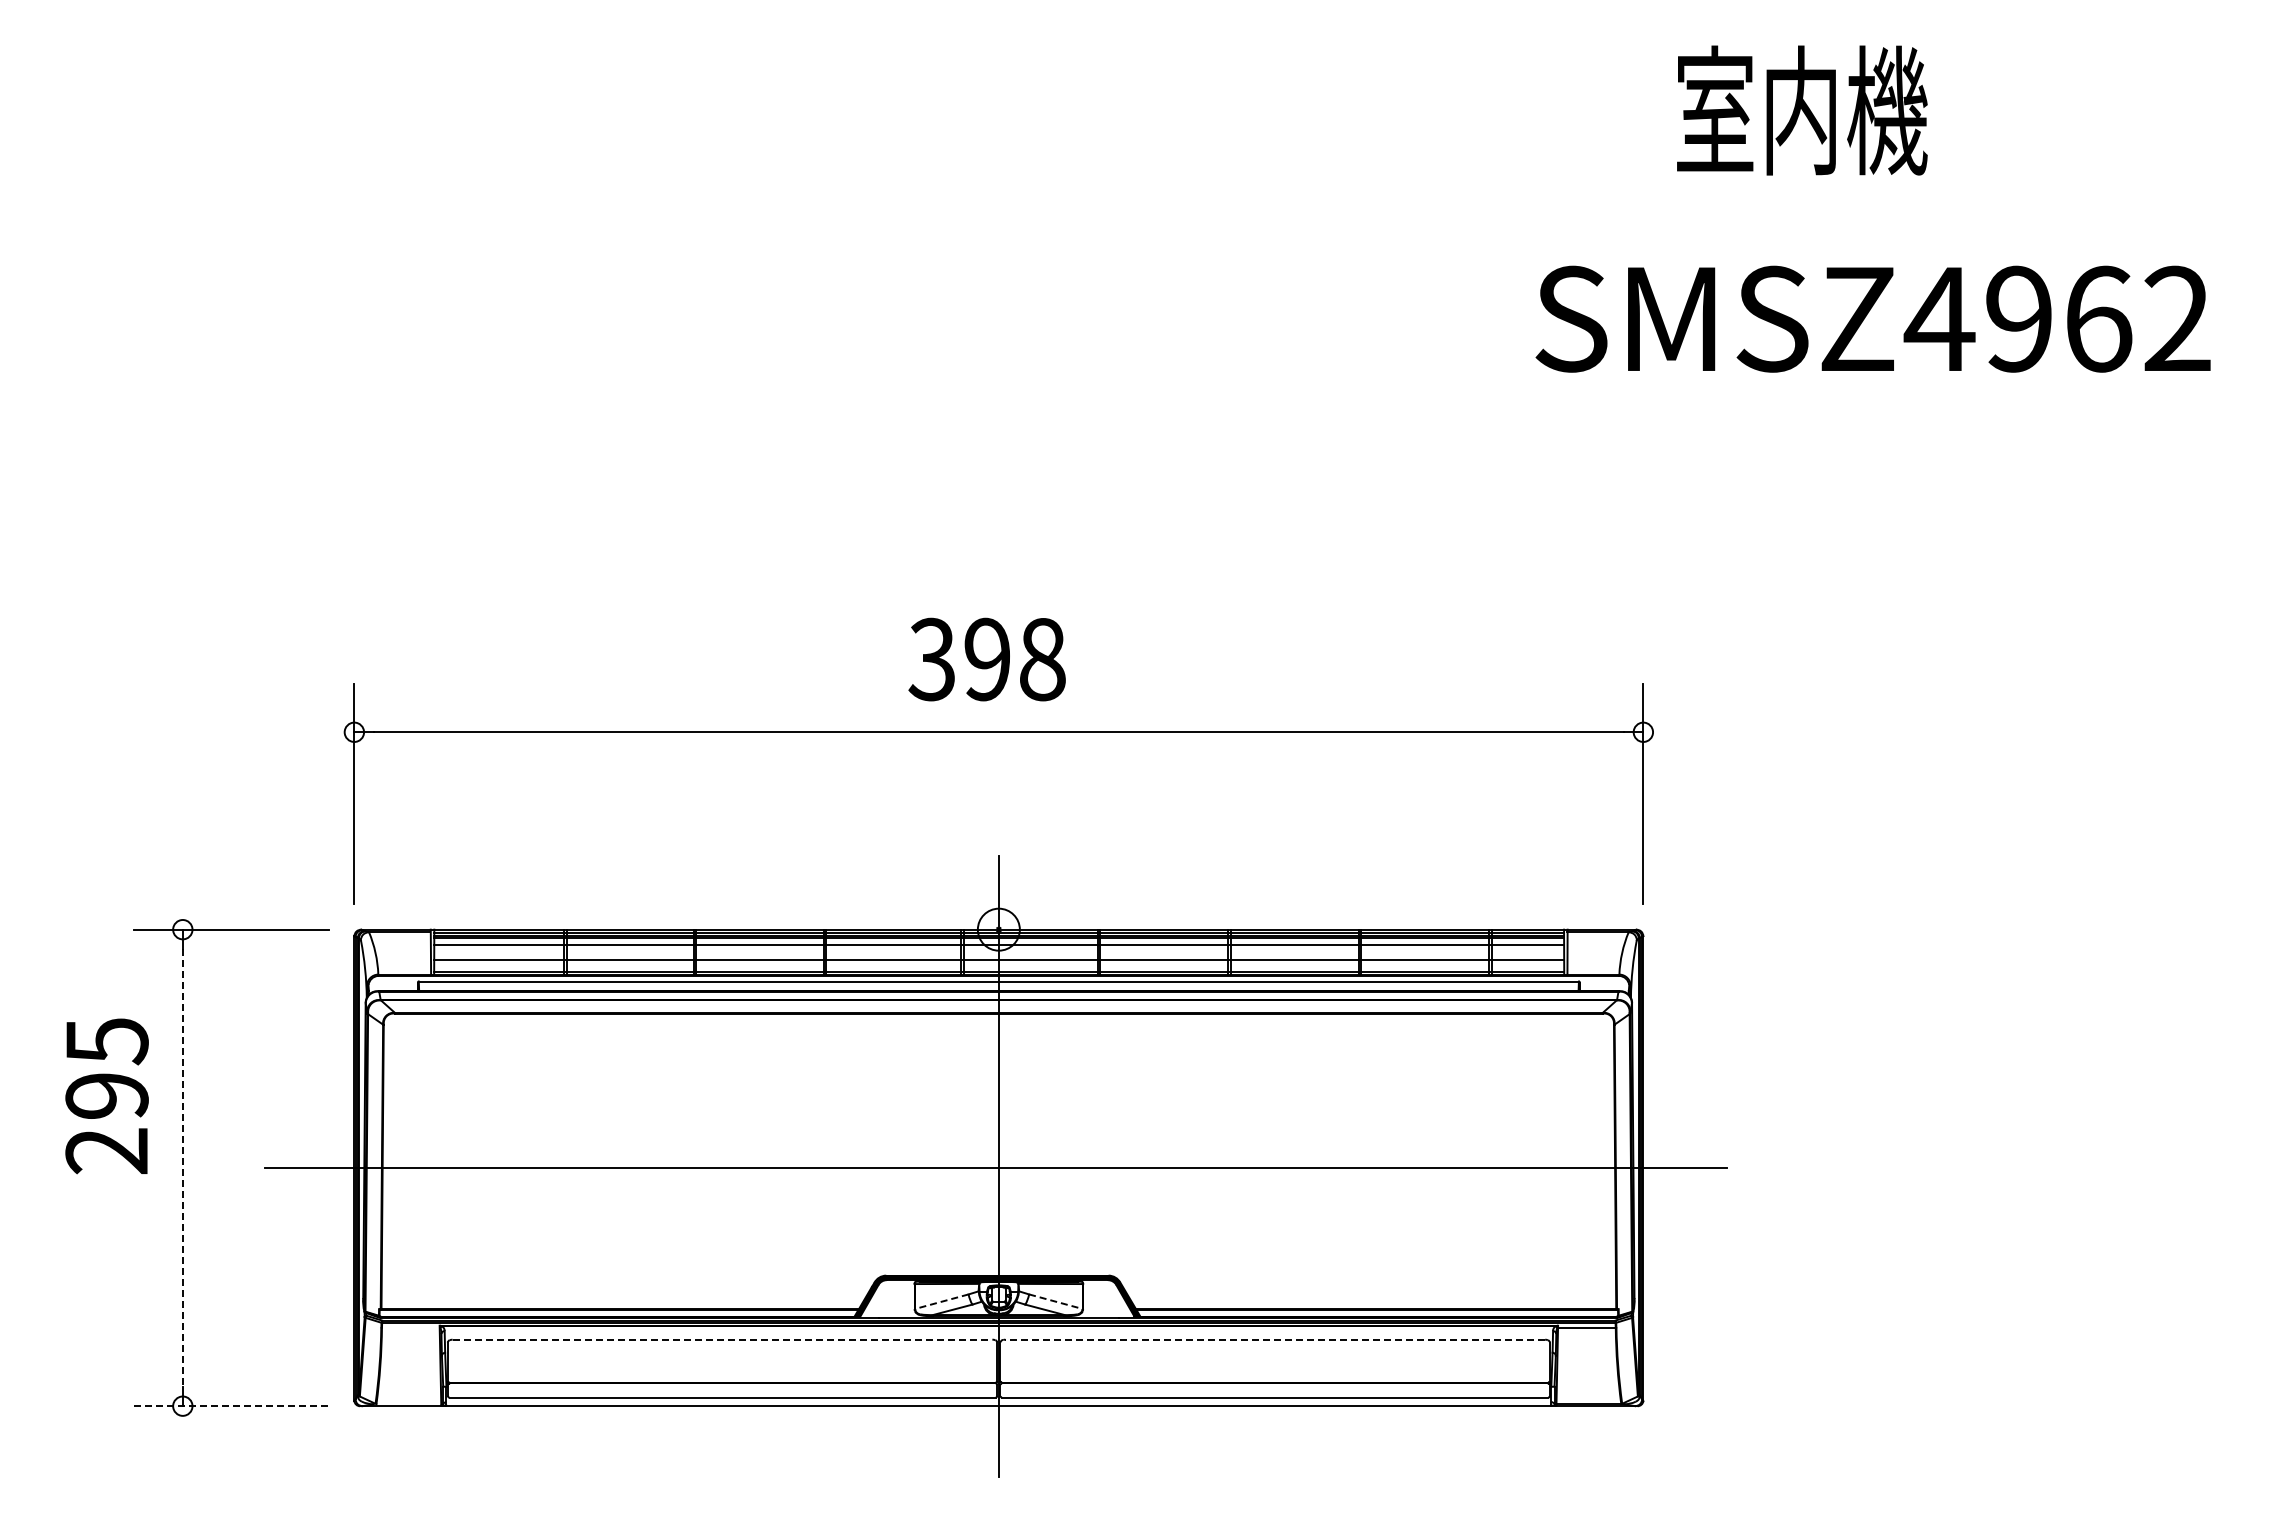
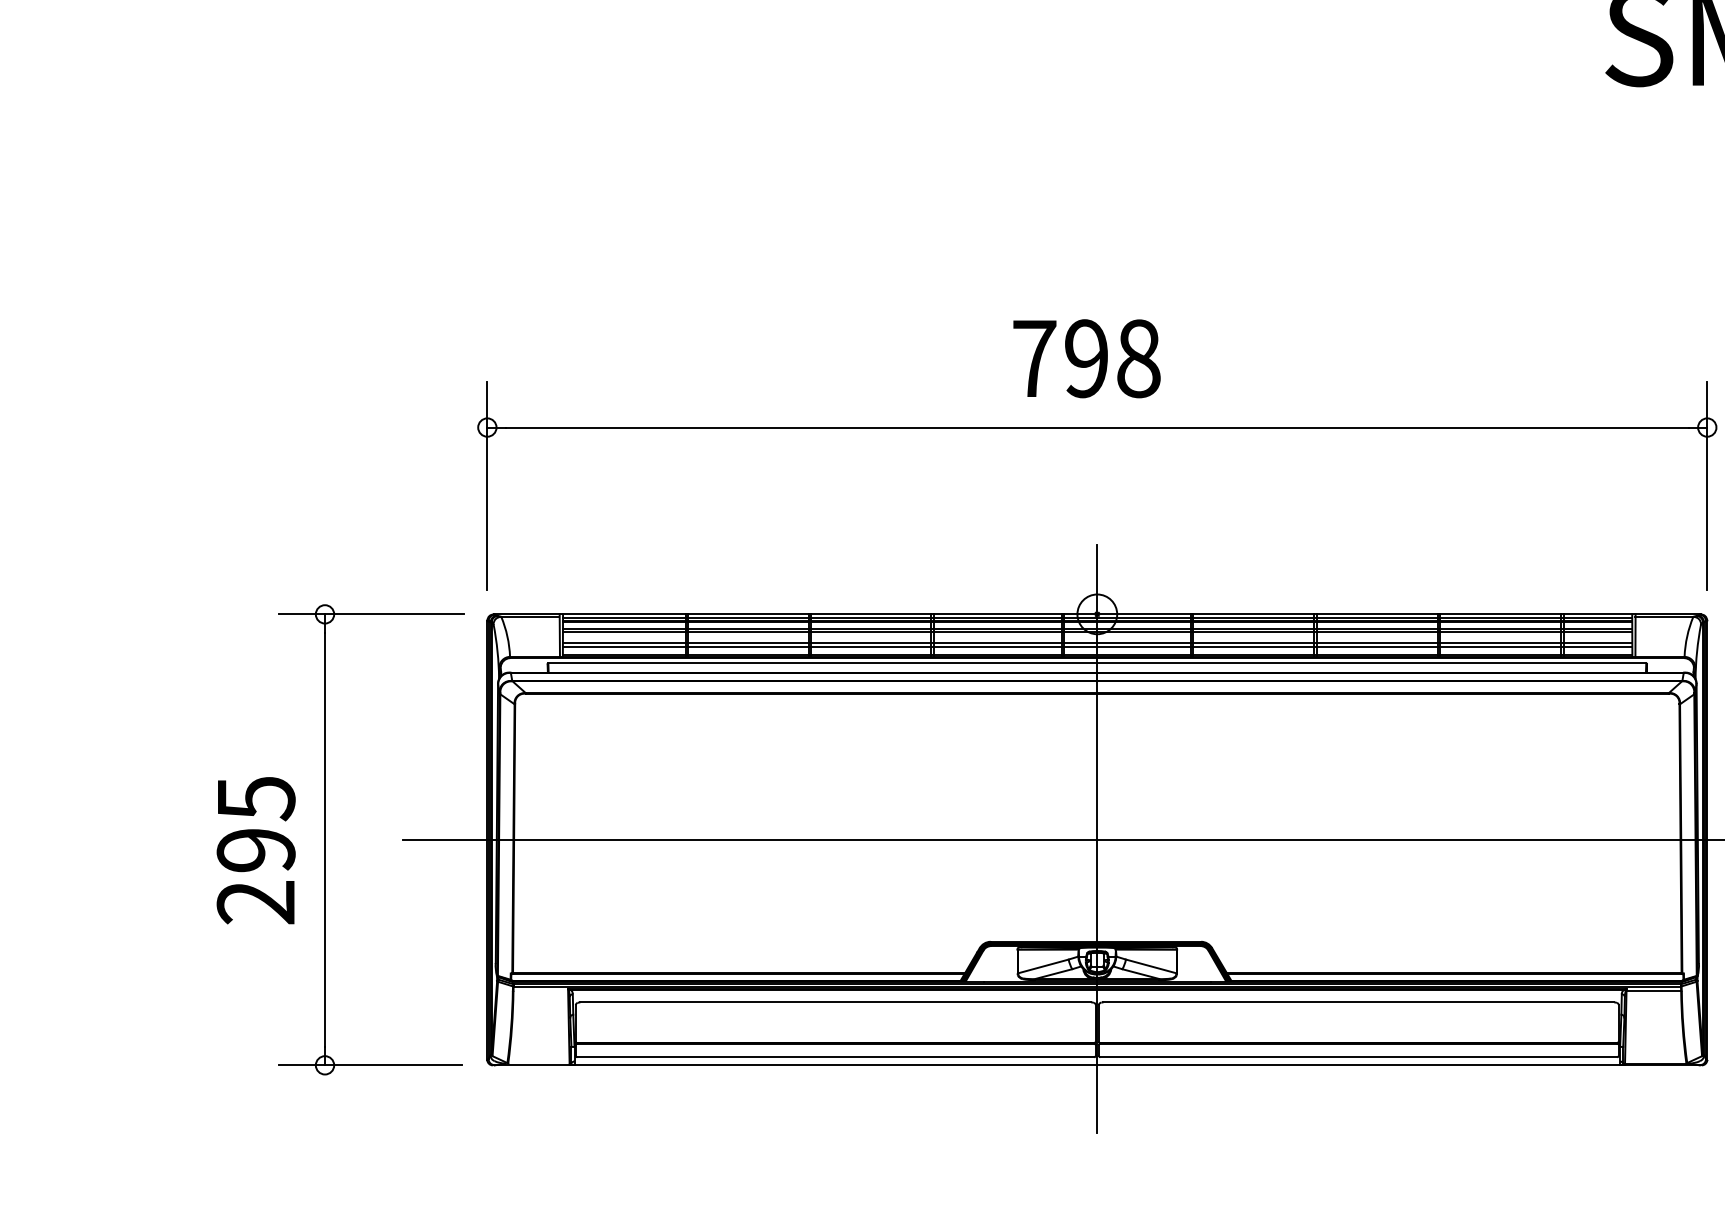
text: (931, 659) -> (1033, 358), 398 -> 798
line: (999, 948) -> (1097, 632), added
line: (999, 963) -> (1097, 646), added
text: (106, 1096) -> (255, 850), moved
line: (182, 1167) -> (324, 839), dashed -> solid
line: (941, 1301) -> (1043, 966), dashed -> solid
line: (1055, 1301) -> (1150, 966), dashed -> solid
line: (722, 1339) -> (835, 1002), dashed -> solid
line: (1275, 1339) -> (1359, 1002), dashed -> solid
line: (231, 1406) -> (371, 1065), dashed -> solid

